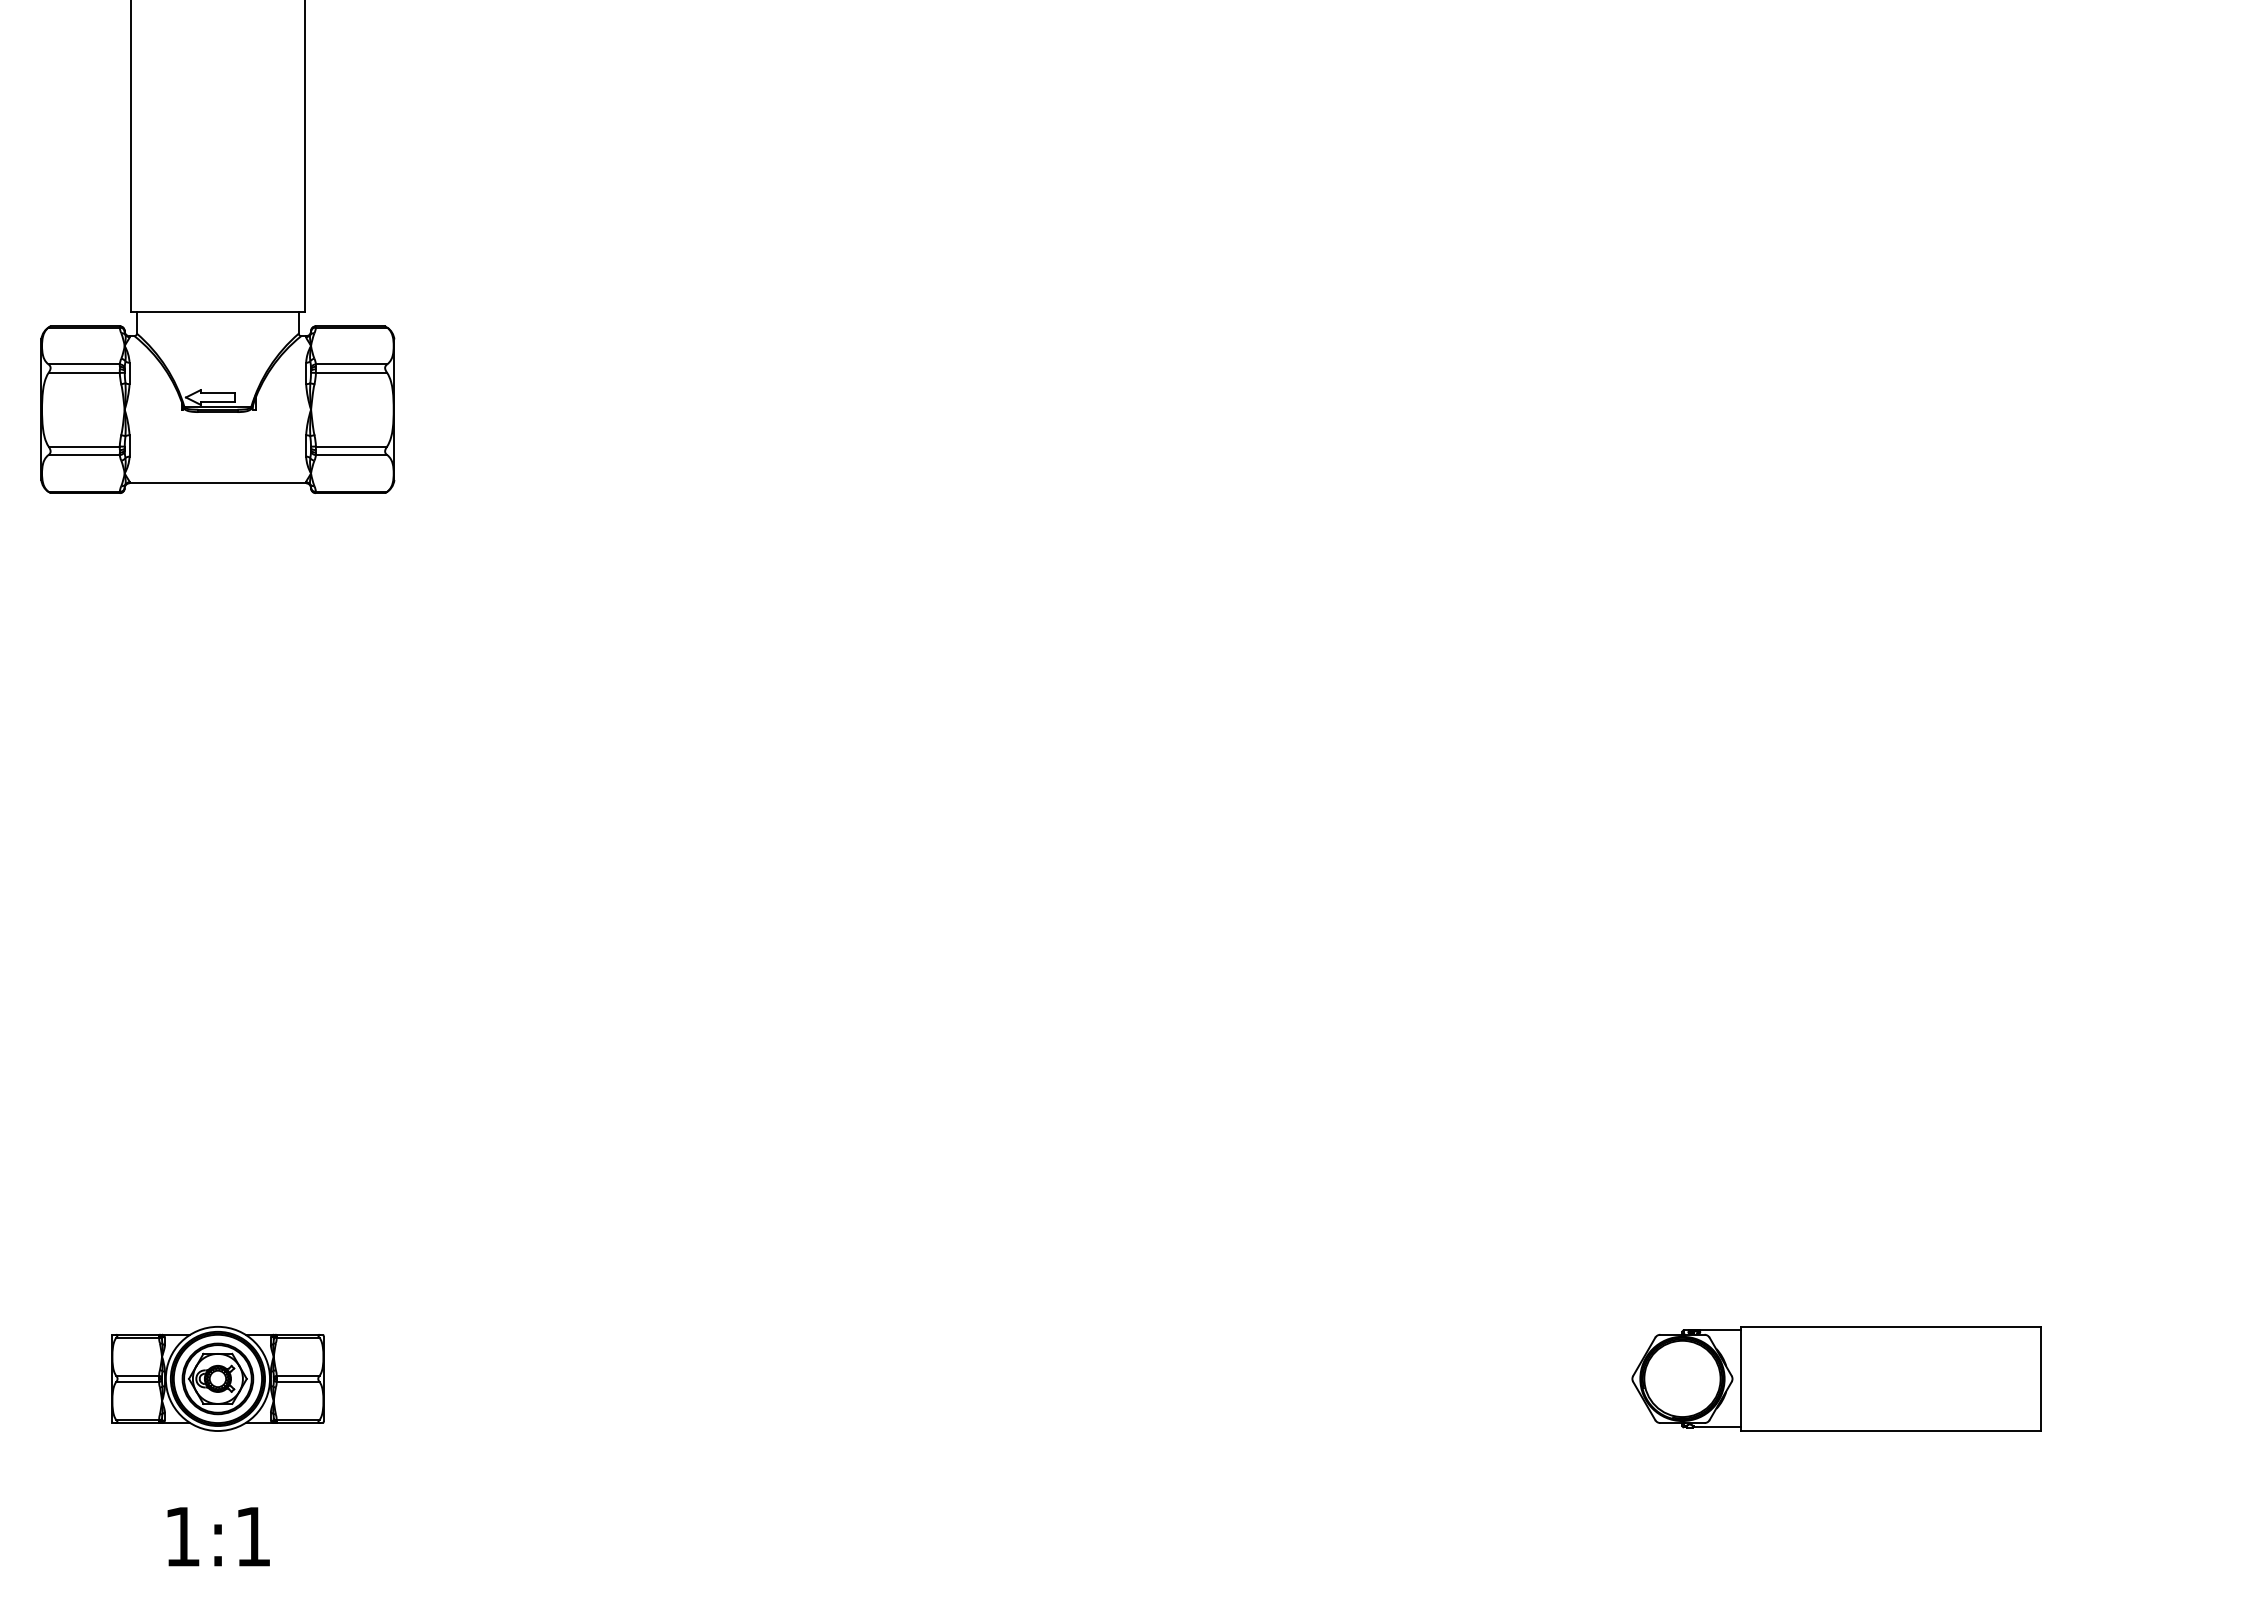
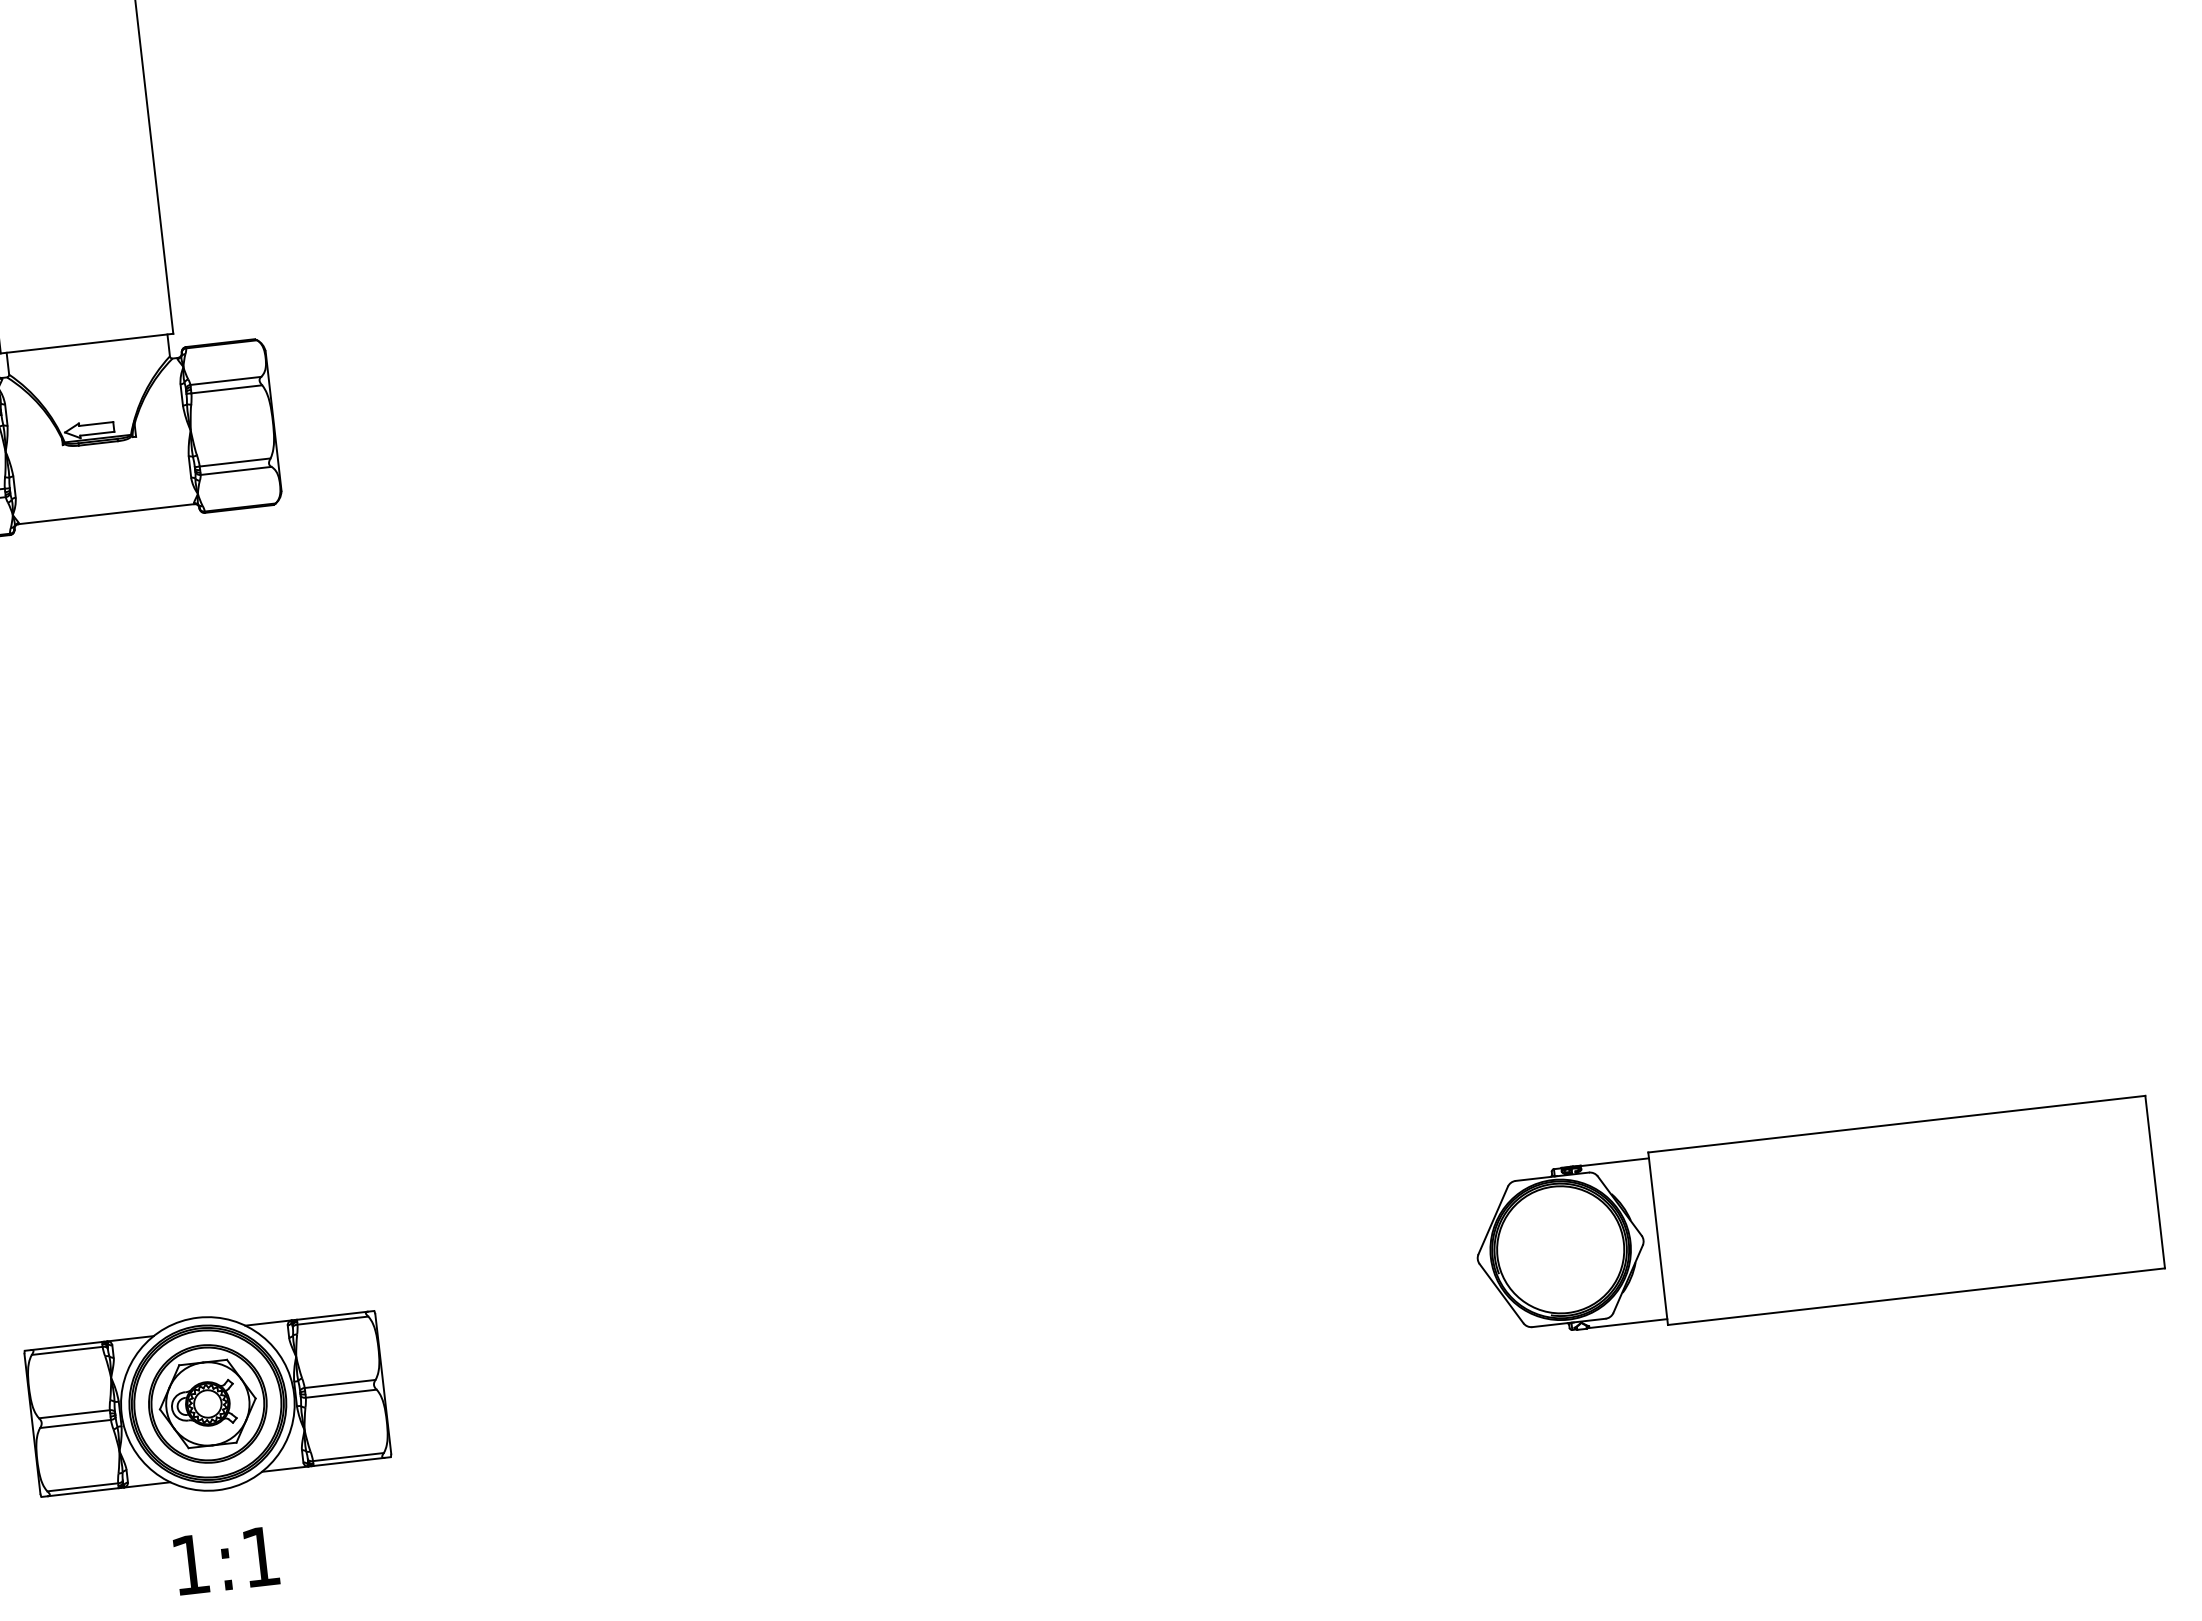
part: (217, 1378) -> (207, 1403), size x1.67
part: (1836, 1378) -> (1816, 1220), size x1.67

